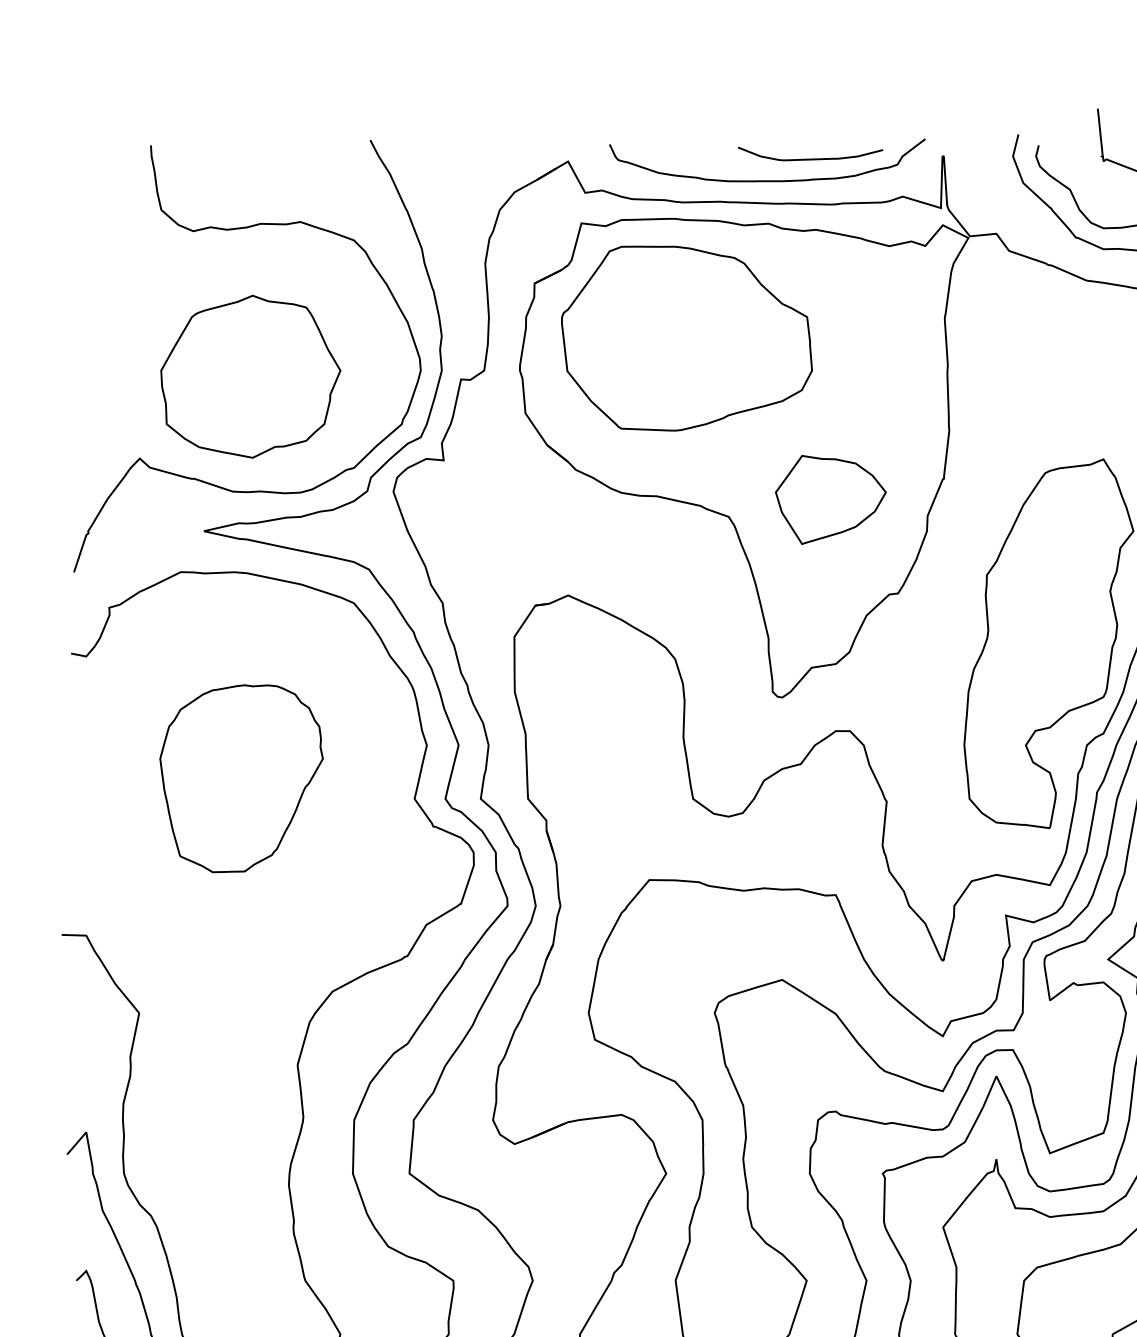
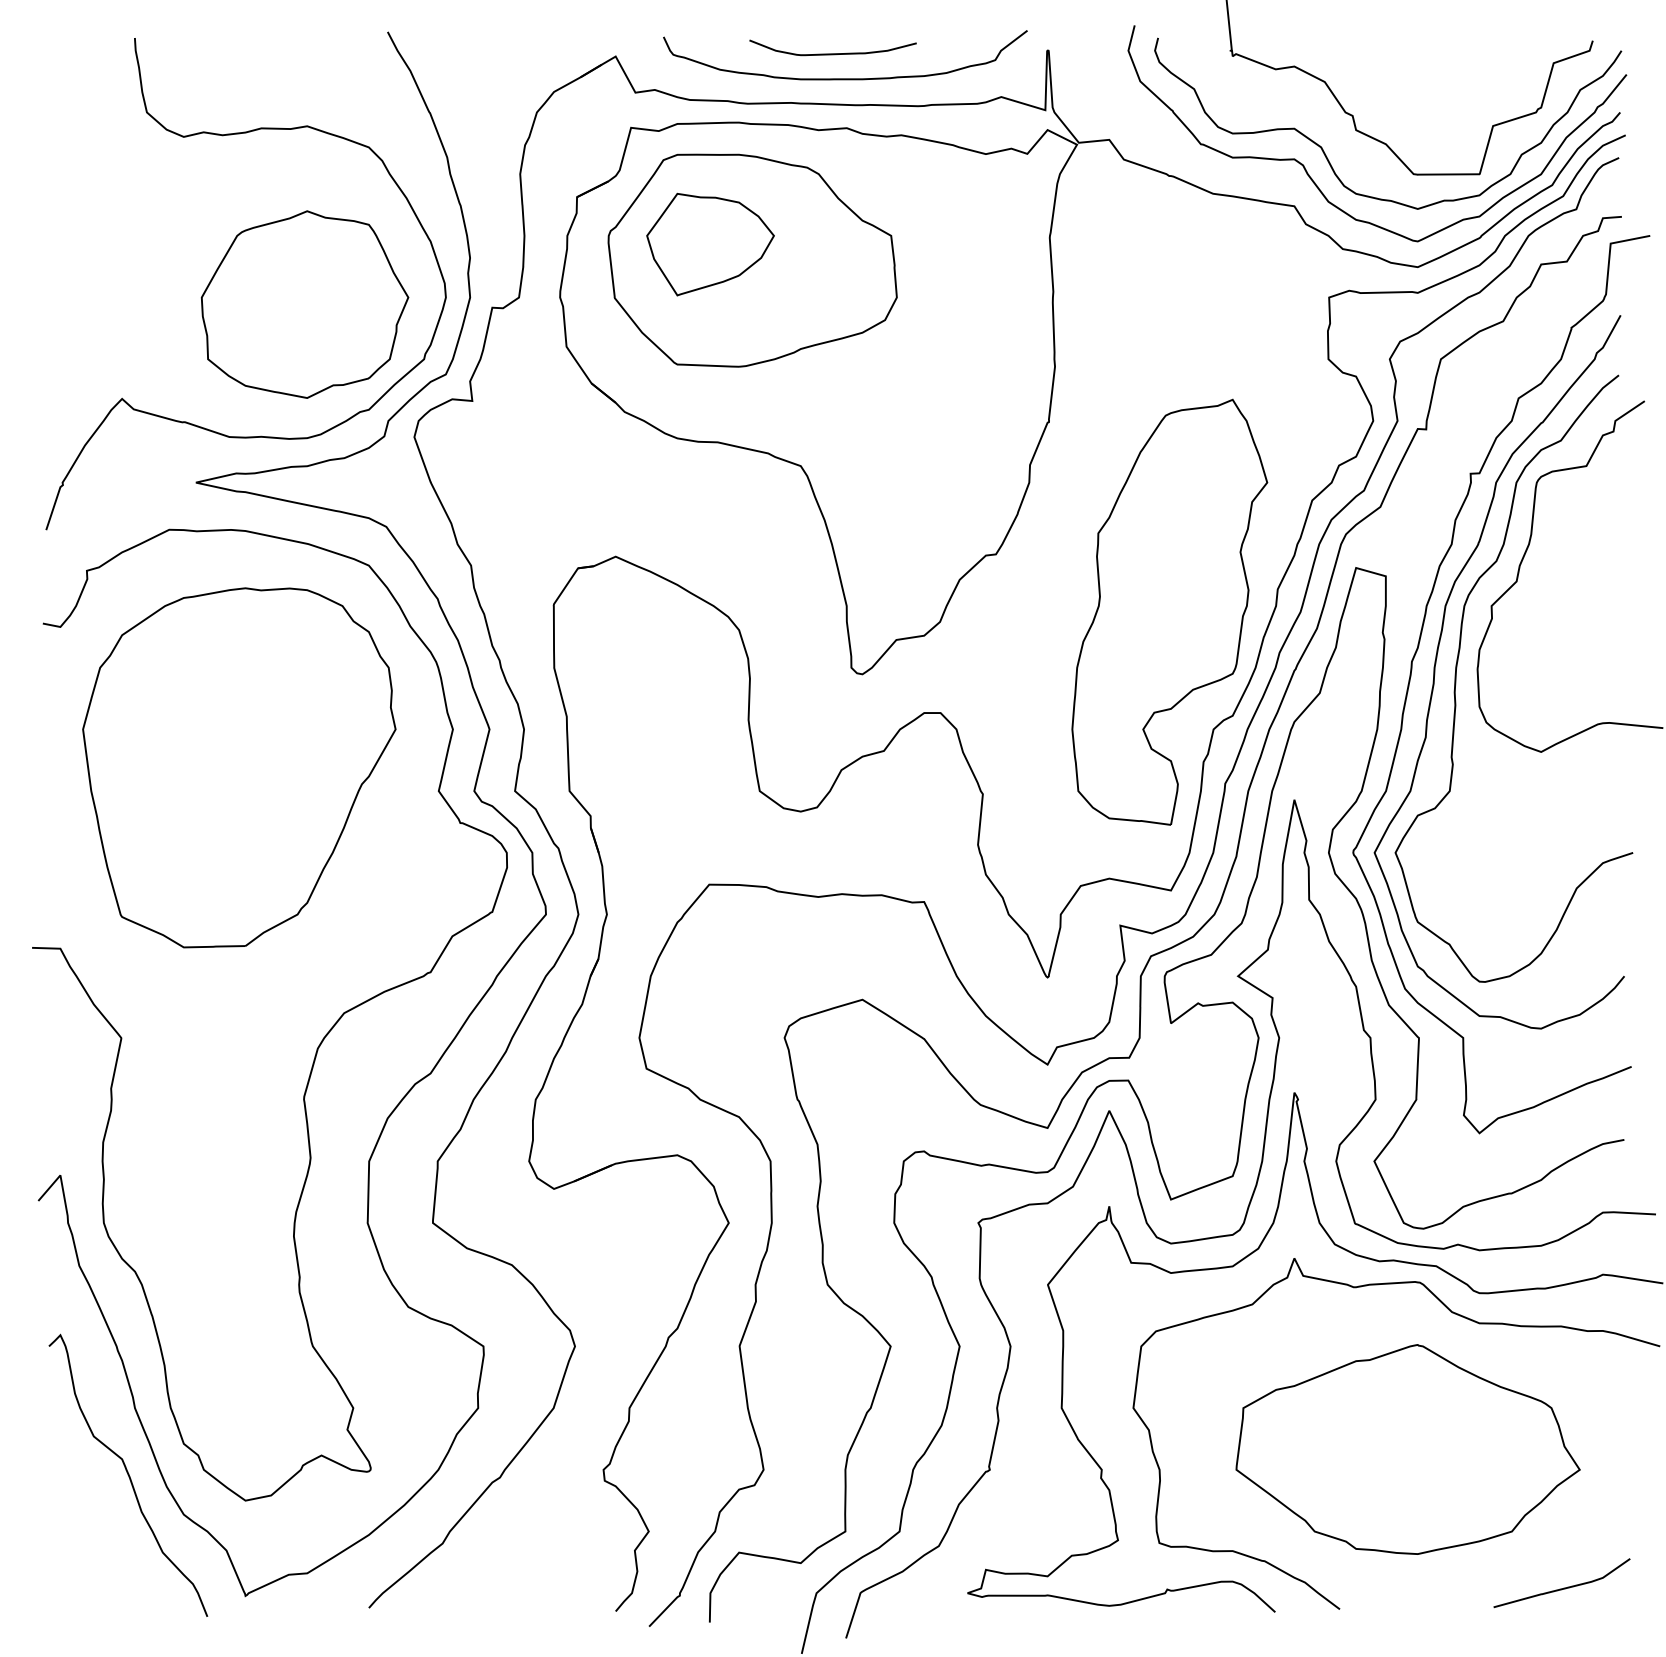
curve: (810, 158) -> (832, 53), moved
part: (250, 376) -> (304, 304), moved
part: (830, 499) -> (710, 244), moved
part: (241, 778) -> (239, 767), size x1.67

